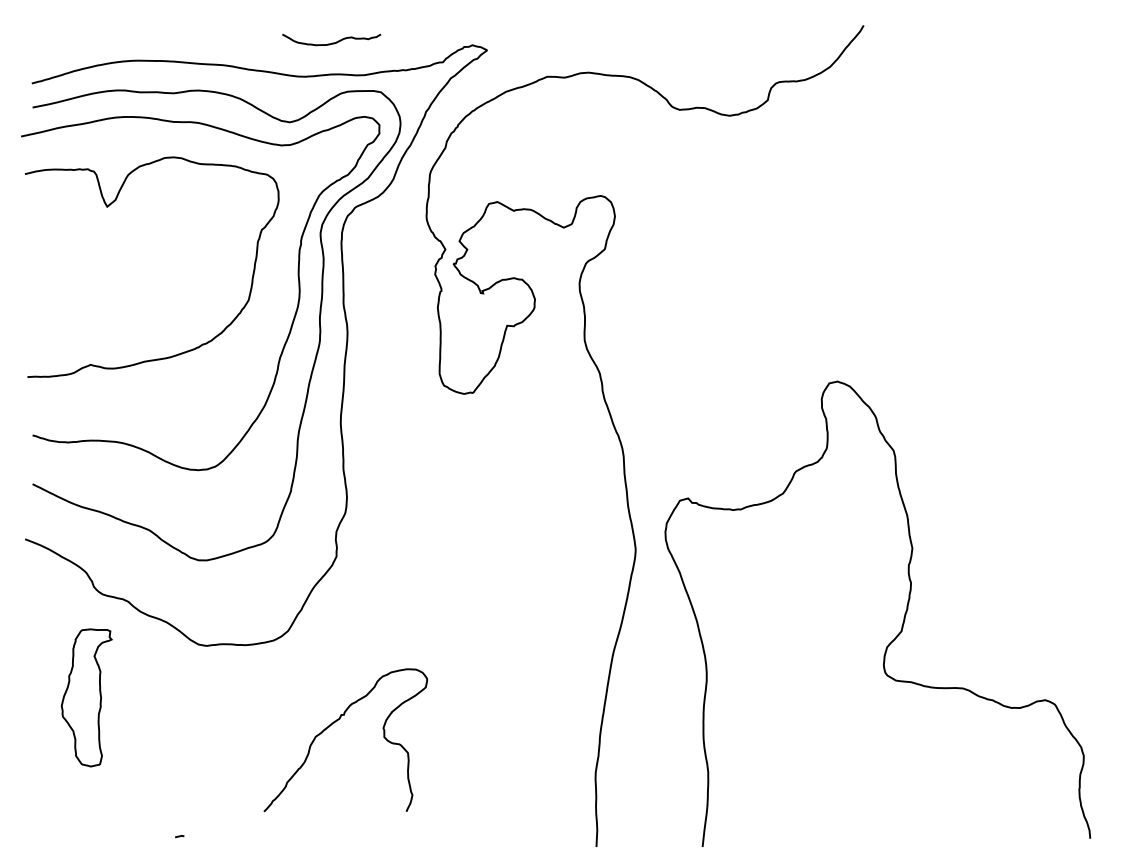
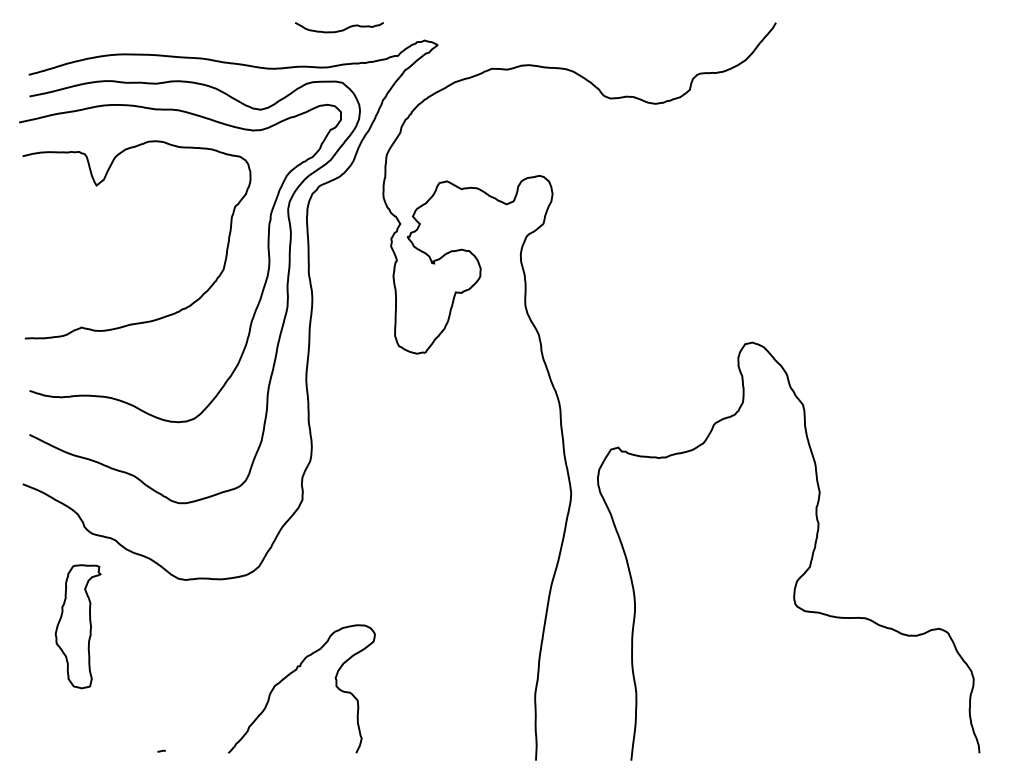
curve: (332, 42) -> (340, 29), moved
curve: (334, 723) -> (291, 673), moved

